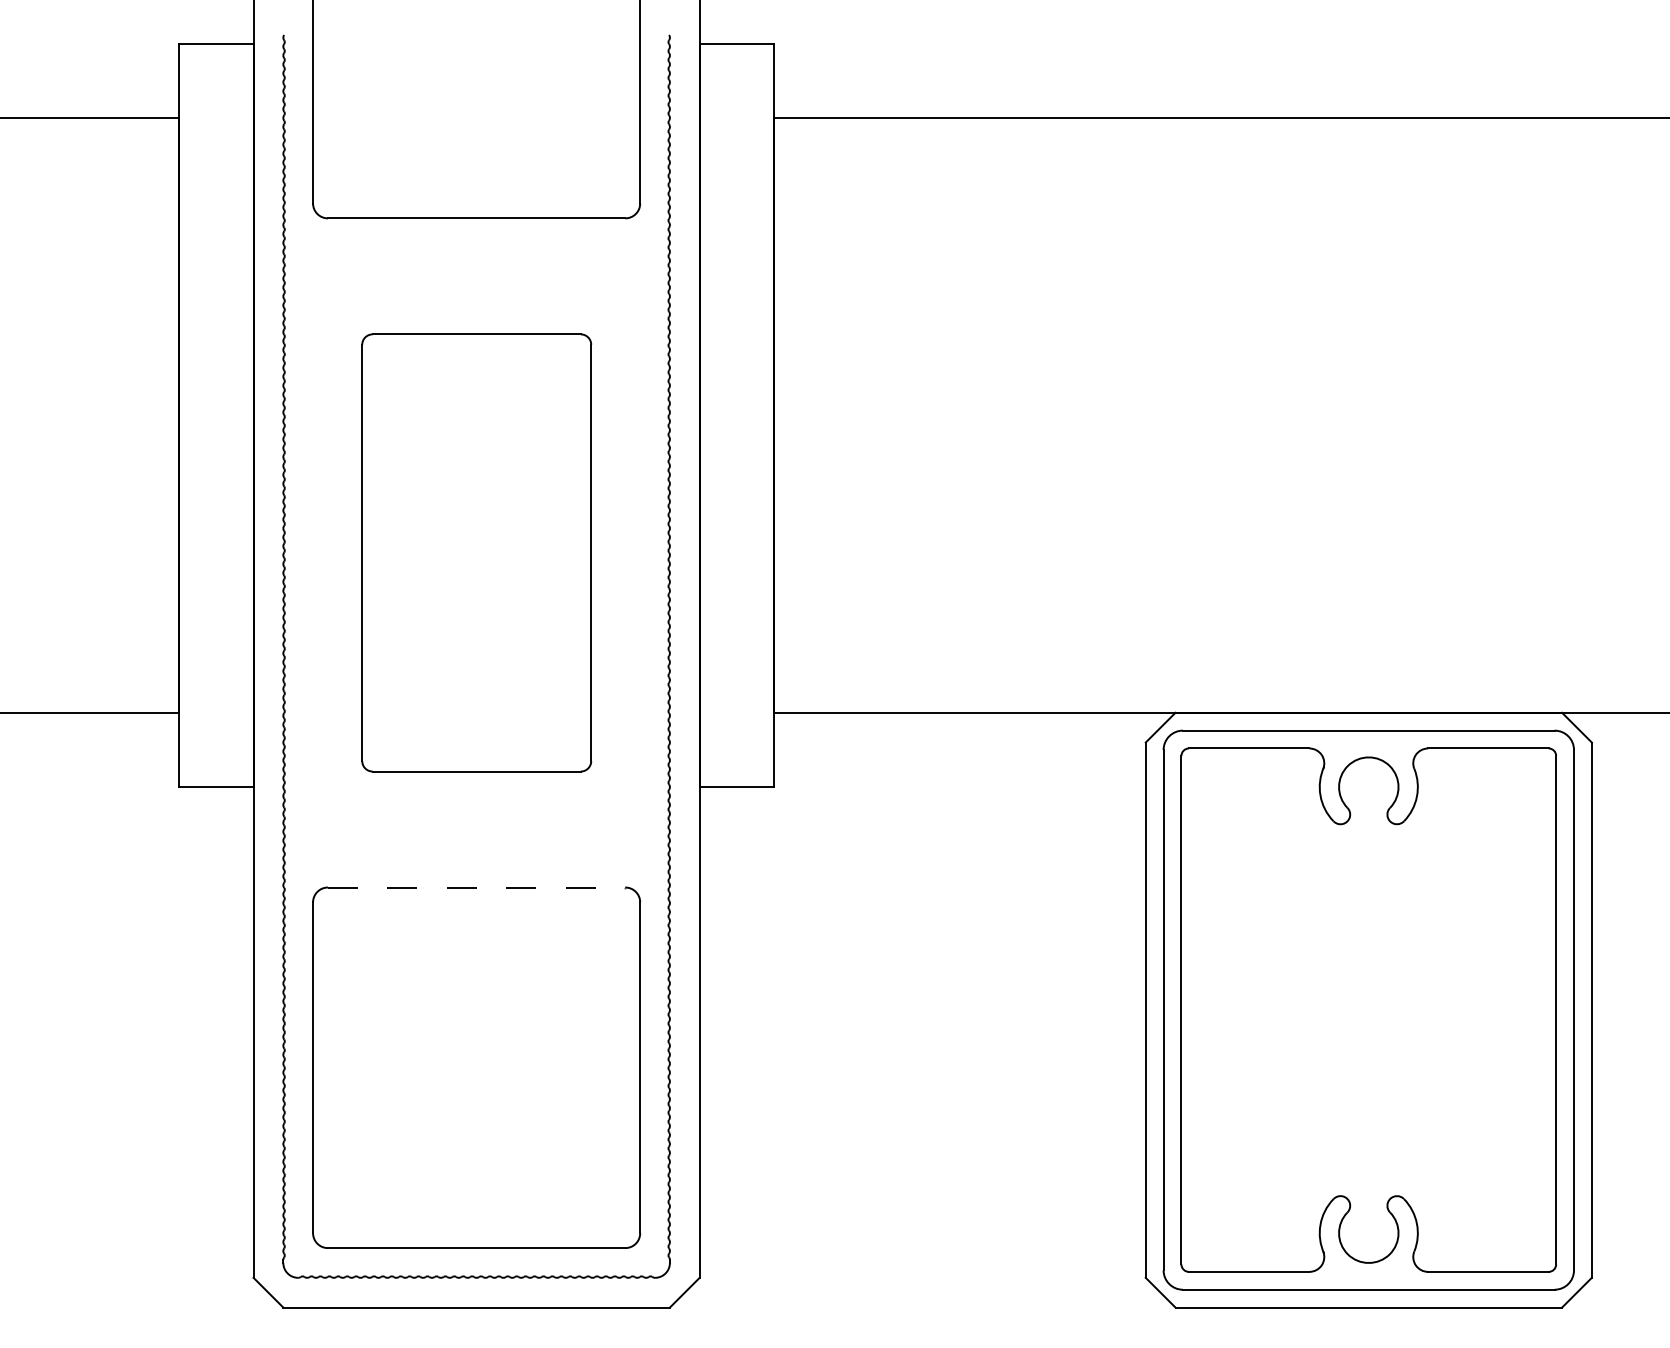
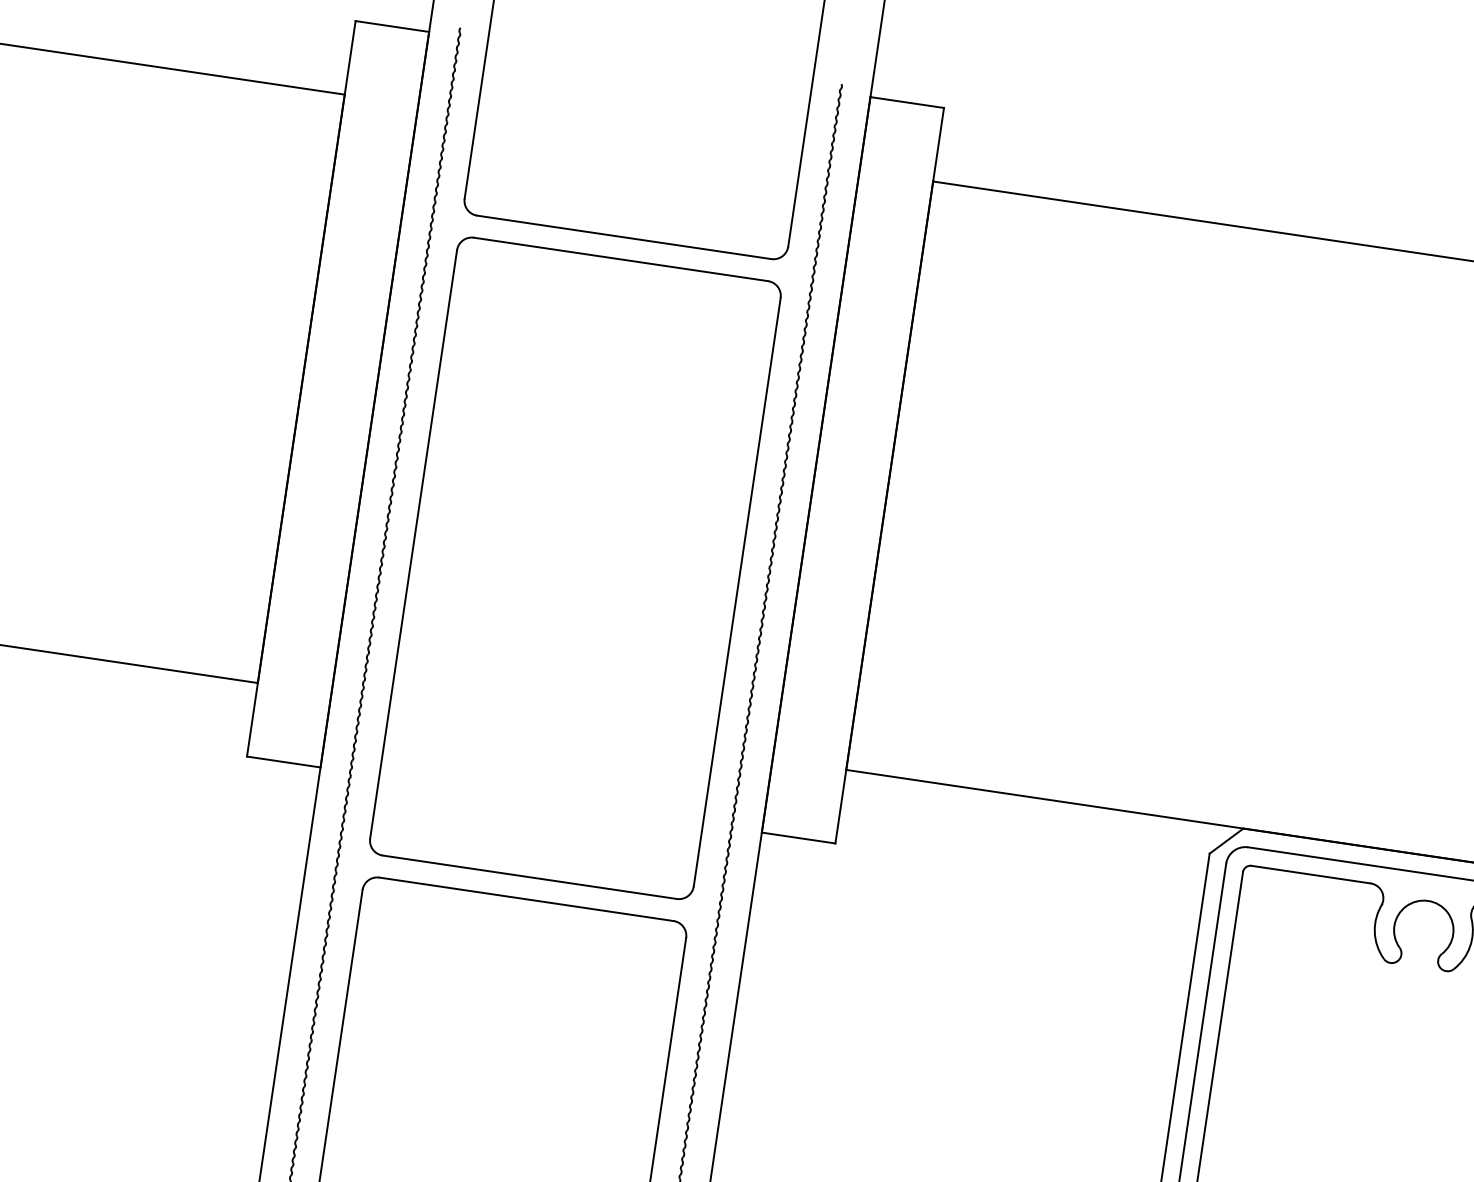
part: (476, 552) -> (575, 567), size x1.43
line: (476, 887) -> (526, 899), dashed -> solid

